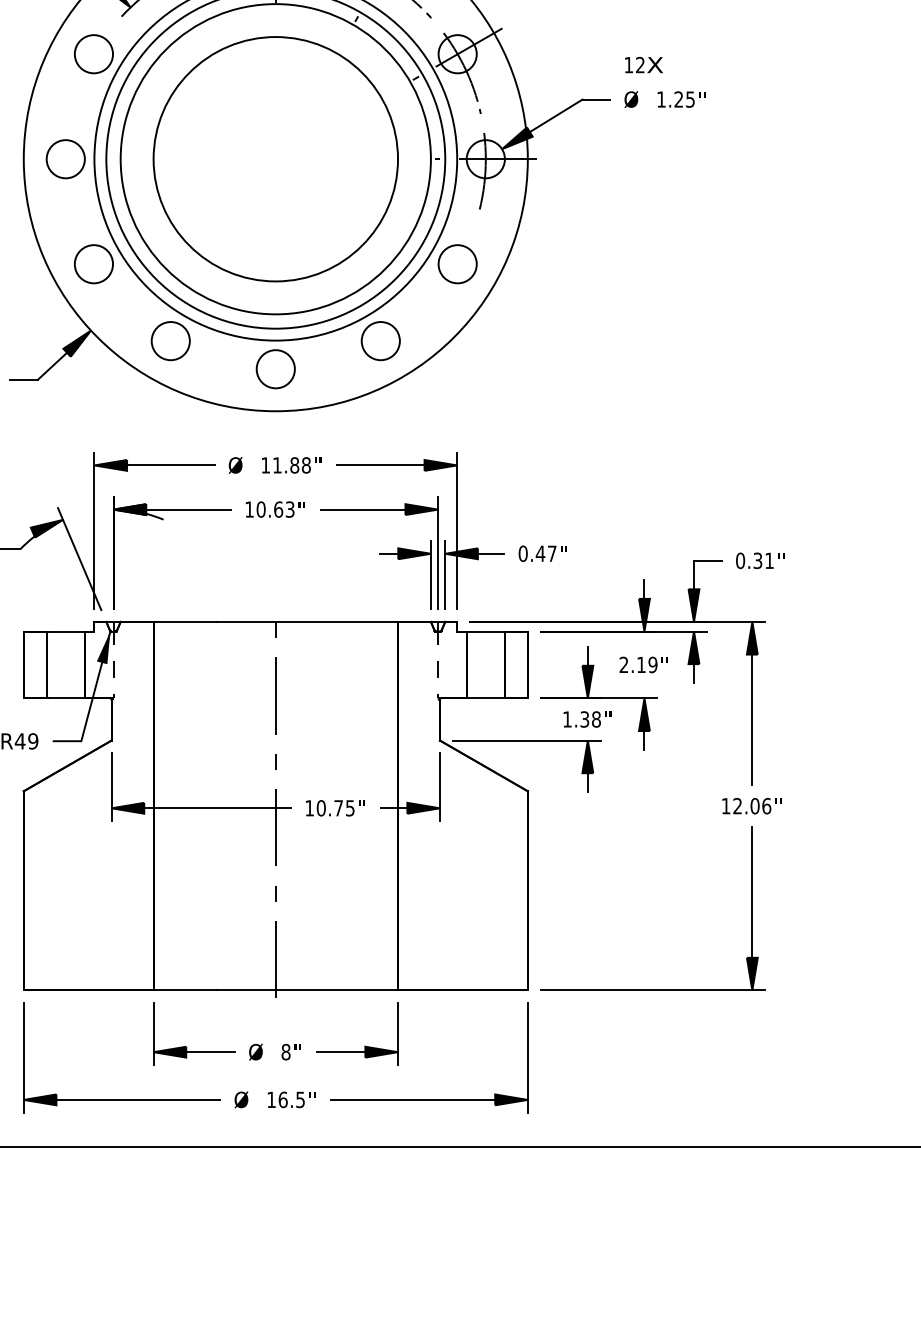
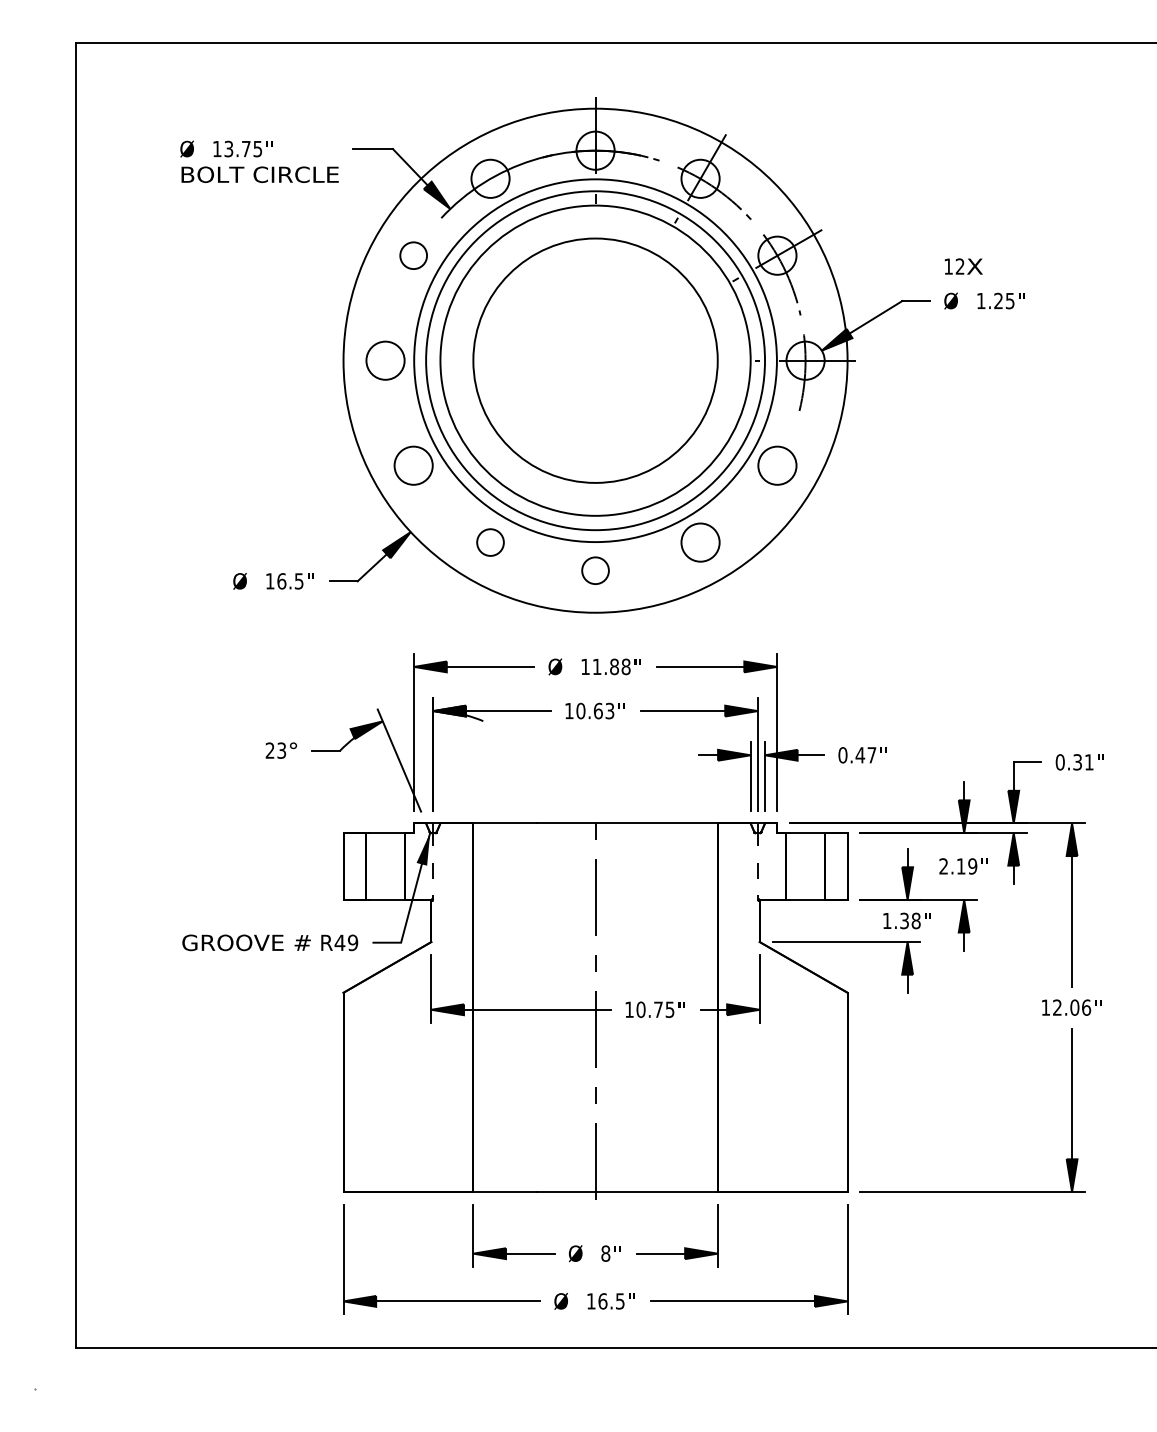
circle: (93, 54) -> (413, 255), size x0.7
circle: (170, 341) -> (490, 542), size x0.7
circle: (275, 369) -> (595, 570), size x0.7

